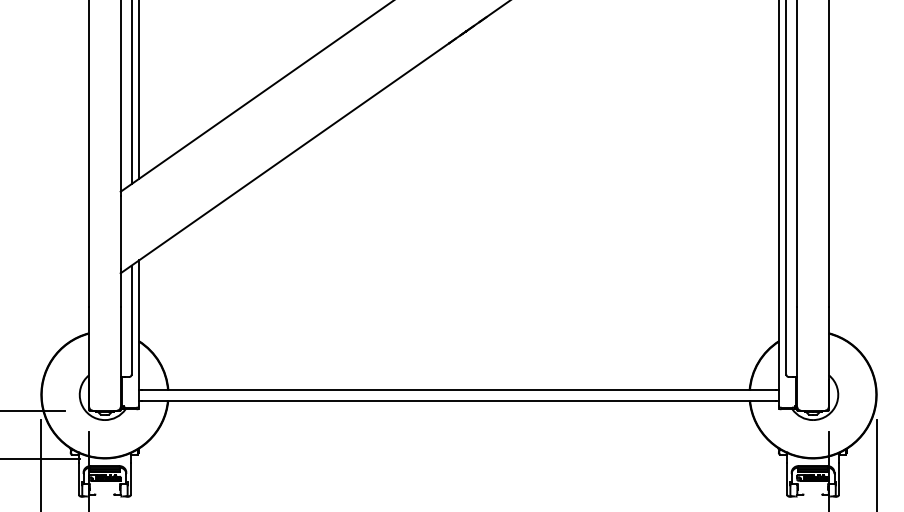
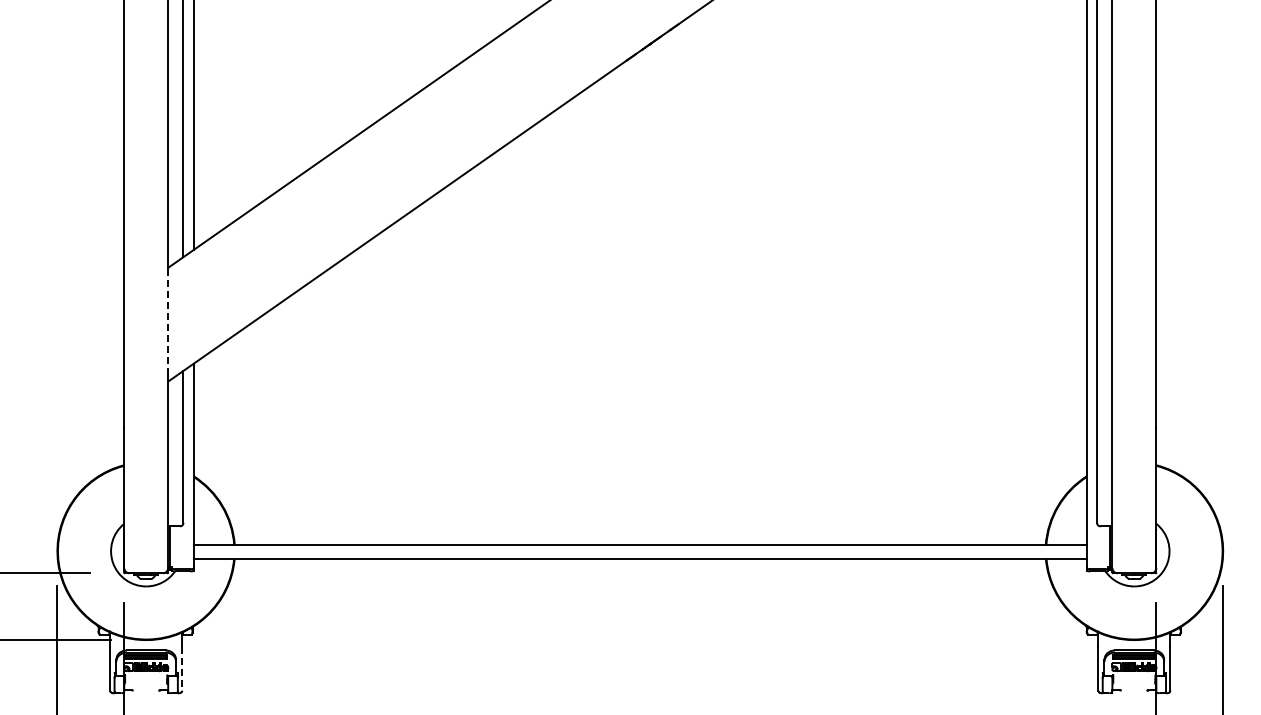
line: (120, 232) -> (168, 324), solid -> dashed
line: (130, 478) -> (182, 668), solid -> dashed

